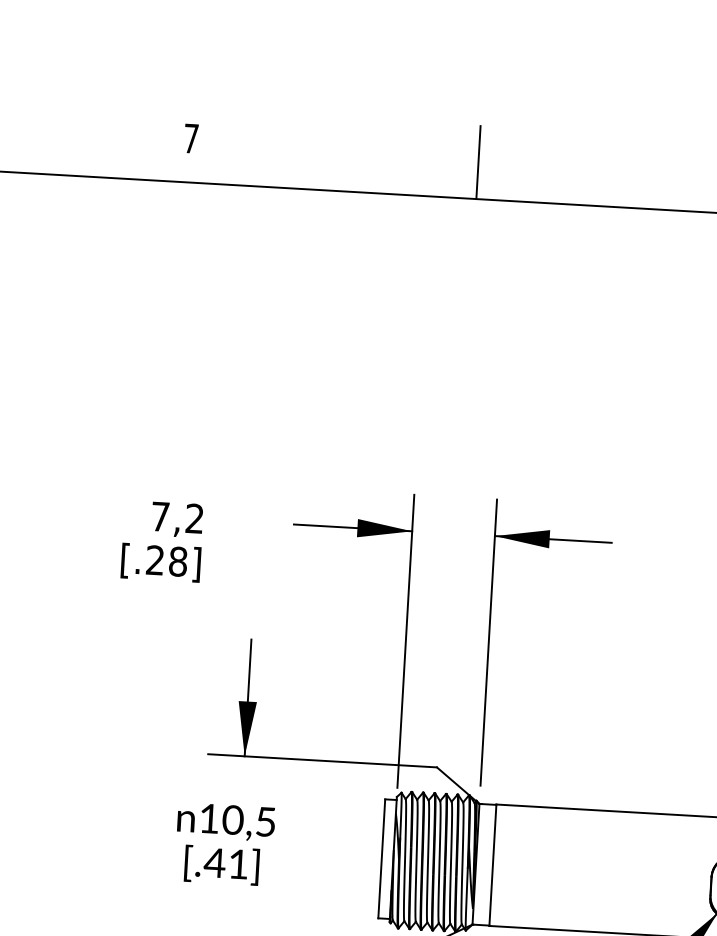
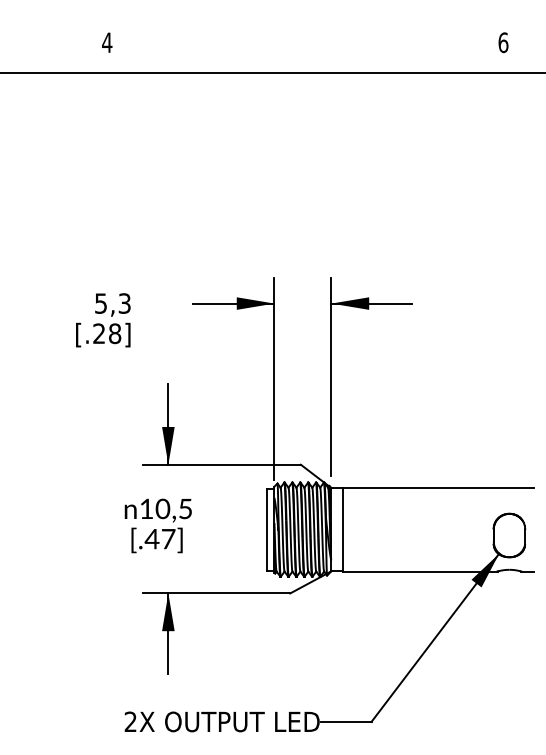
text: (191, 138) -> (107, 42), 7 -> 4
line: (478, 162) -> (305, 47), removed
text: (177, 517) -> (112, 303), 7,2 -> 5,3
text: (238, 864) -> (168, 539), [.41] -> [.47]

